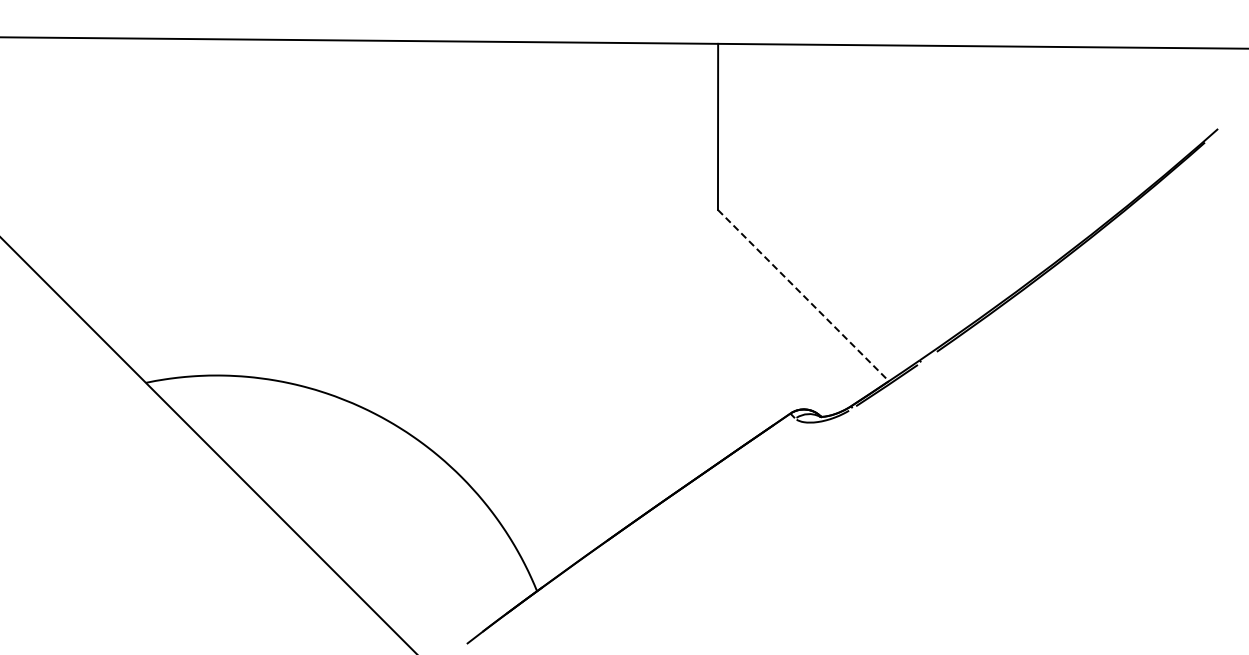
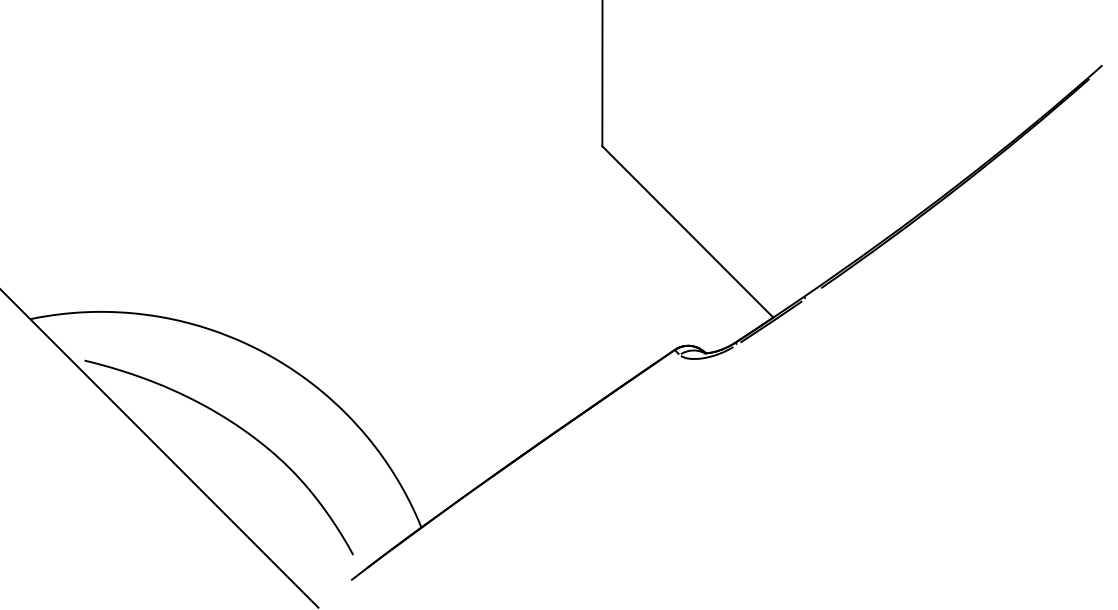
line: (803, 295) -> (687, 231), dashed -> solid
curve: (352, 490) -> (236, 426), added

